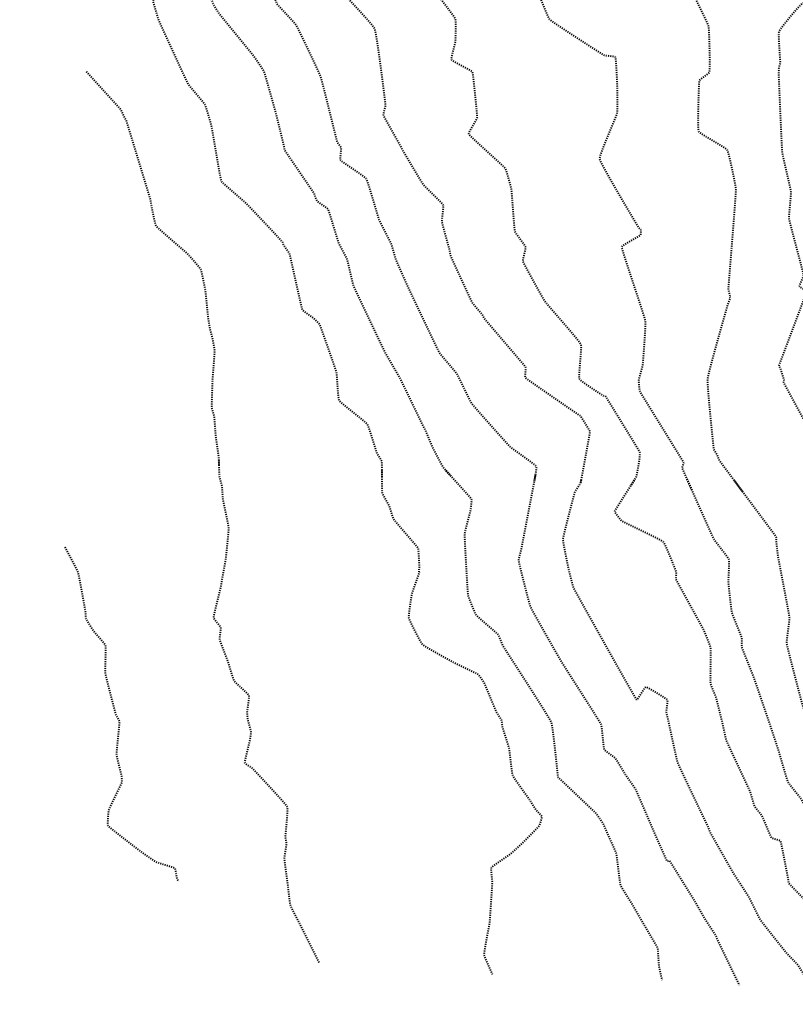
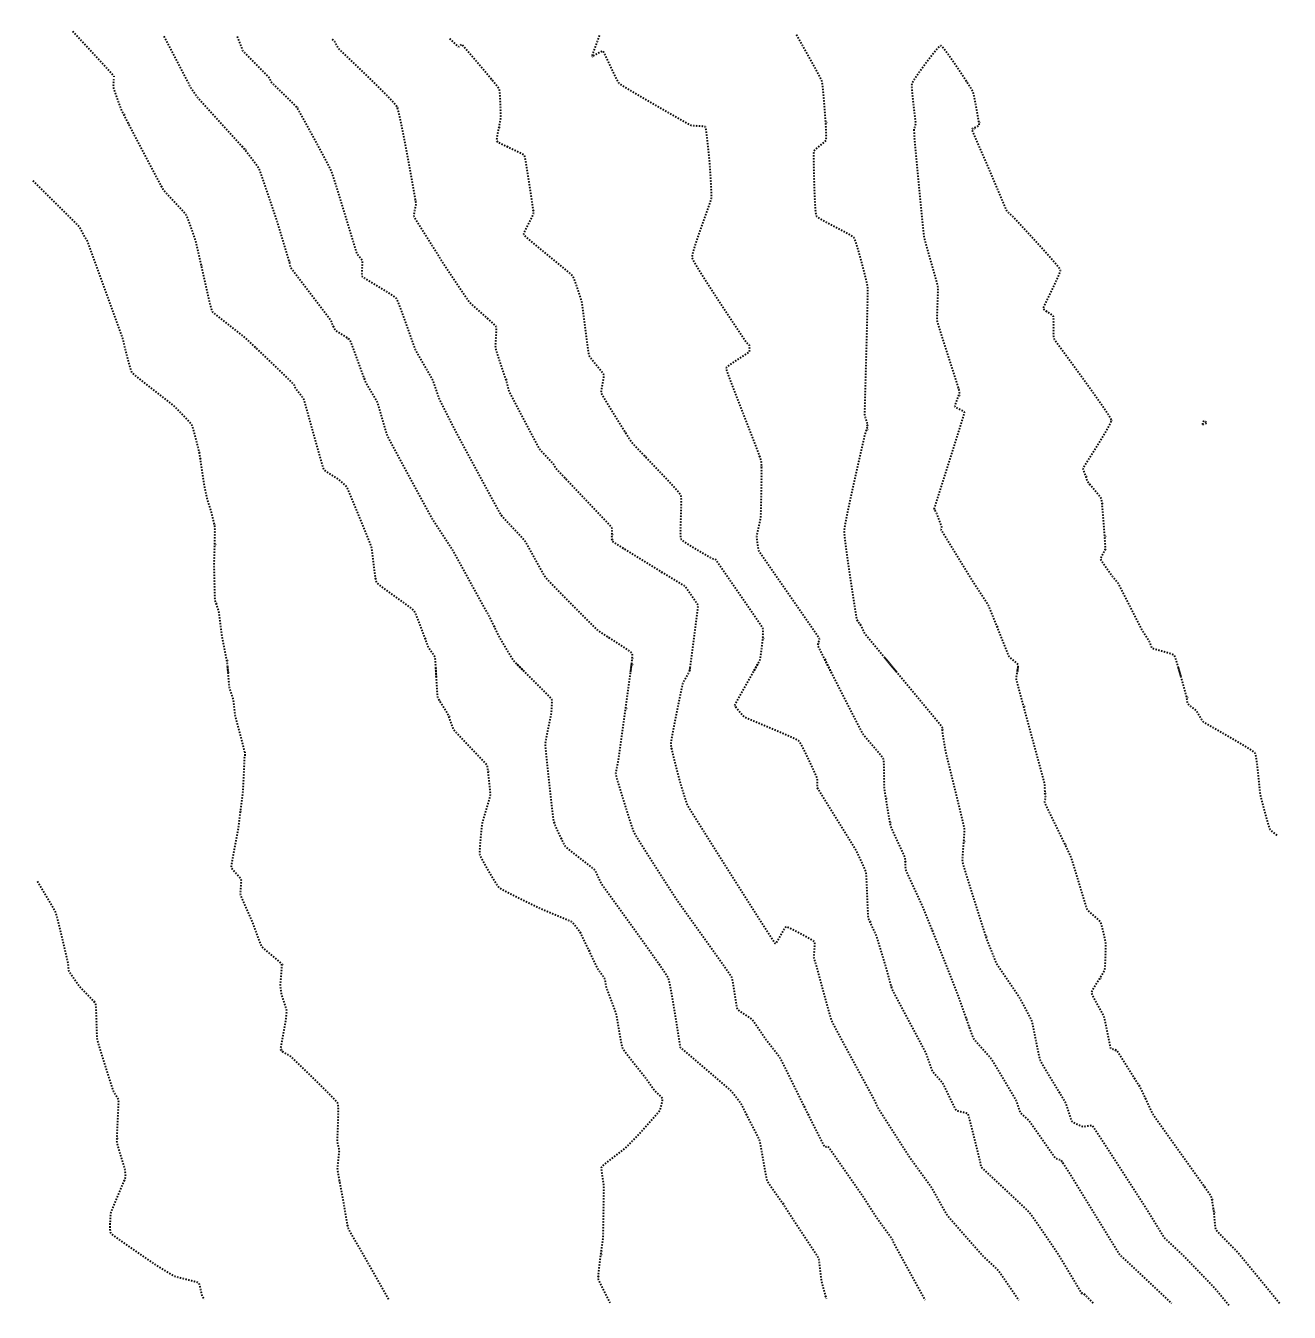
curve: (117, 715) -> (115, 1092), moved

